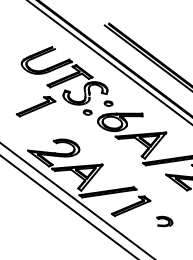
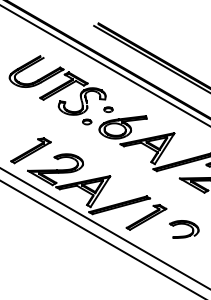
part: (35, 106) -> (30, 150), moved
part: (164, 221) -> (184, 229), size x1.67

